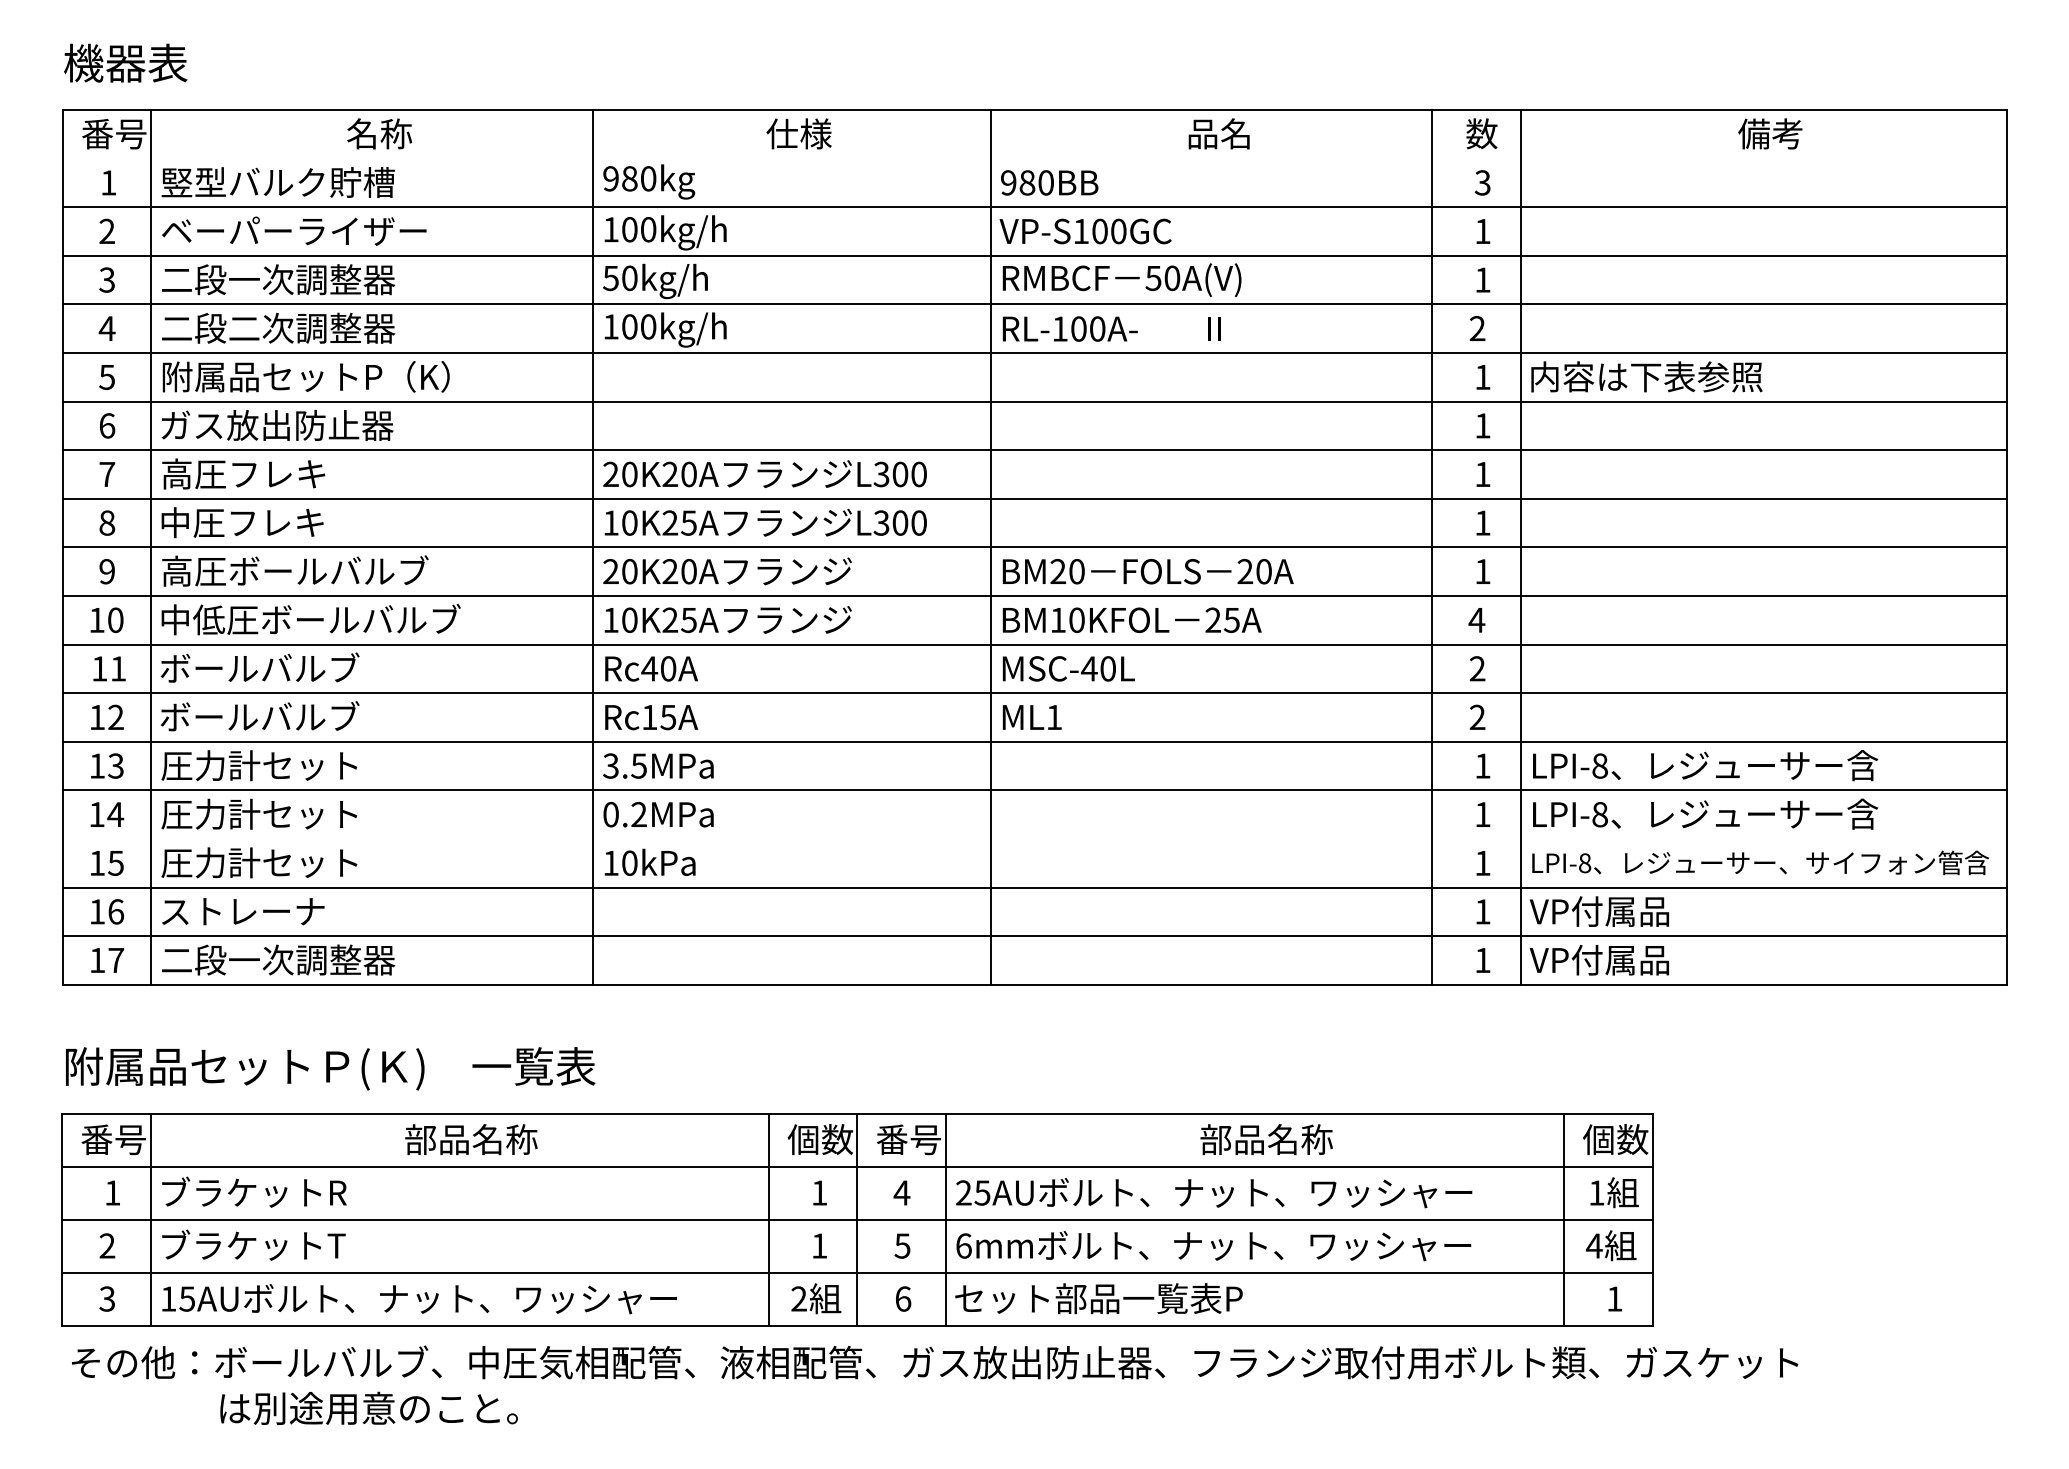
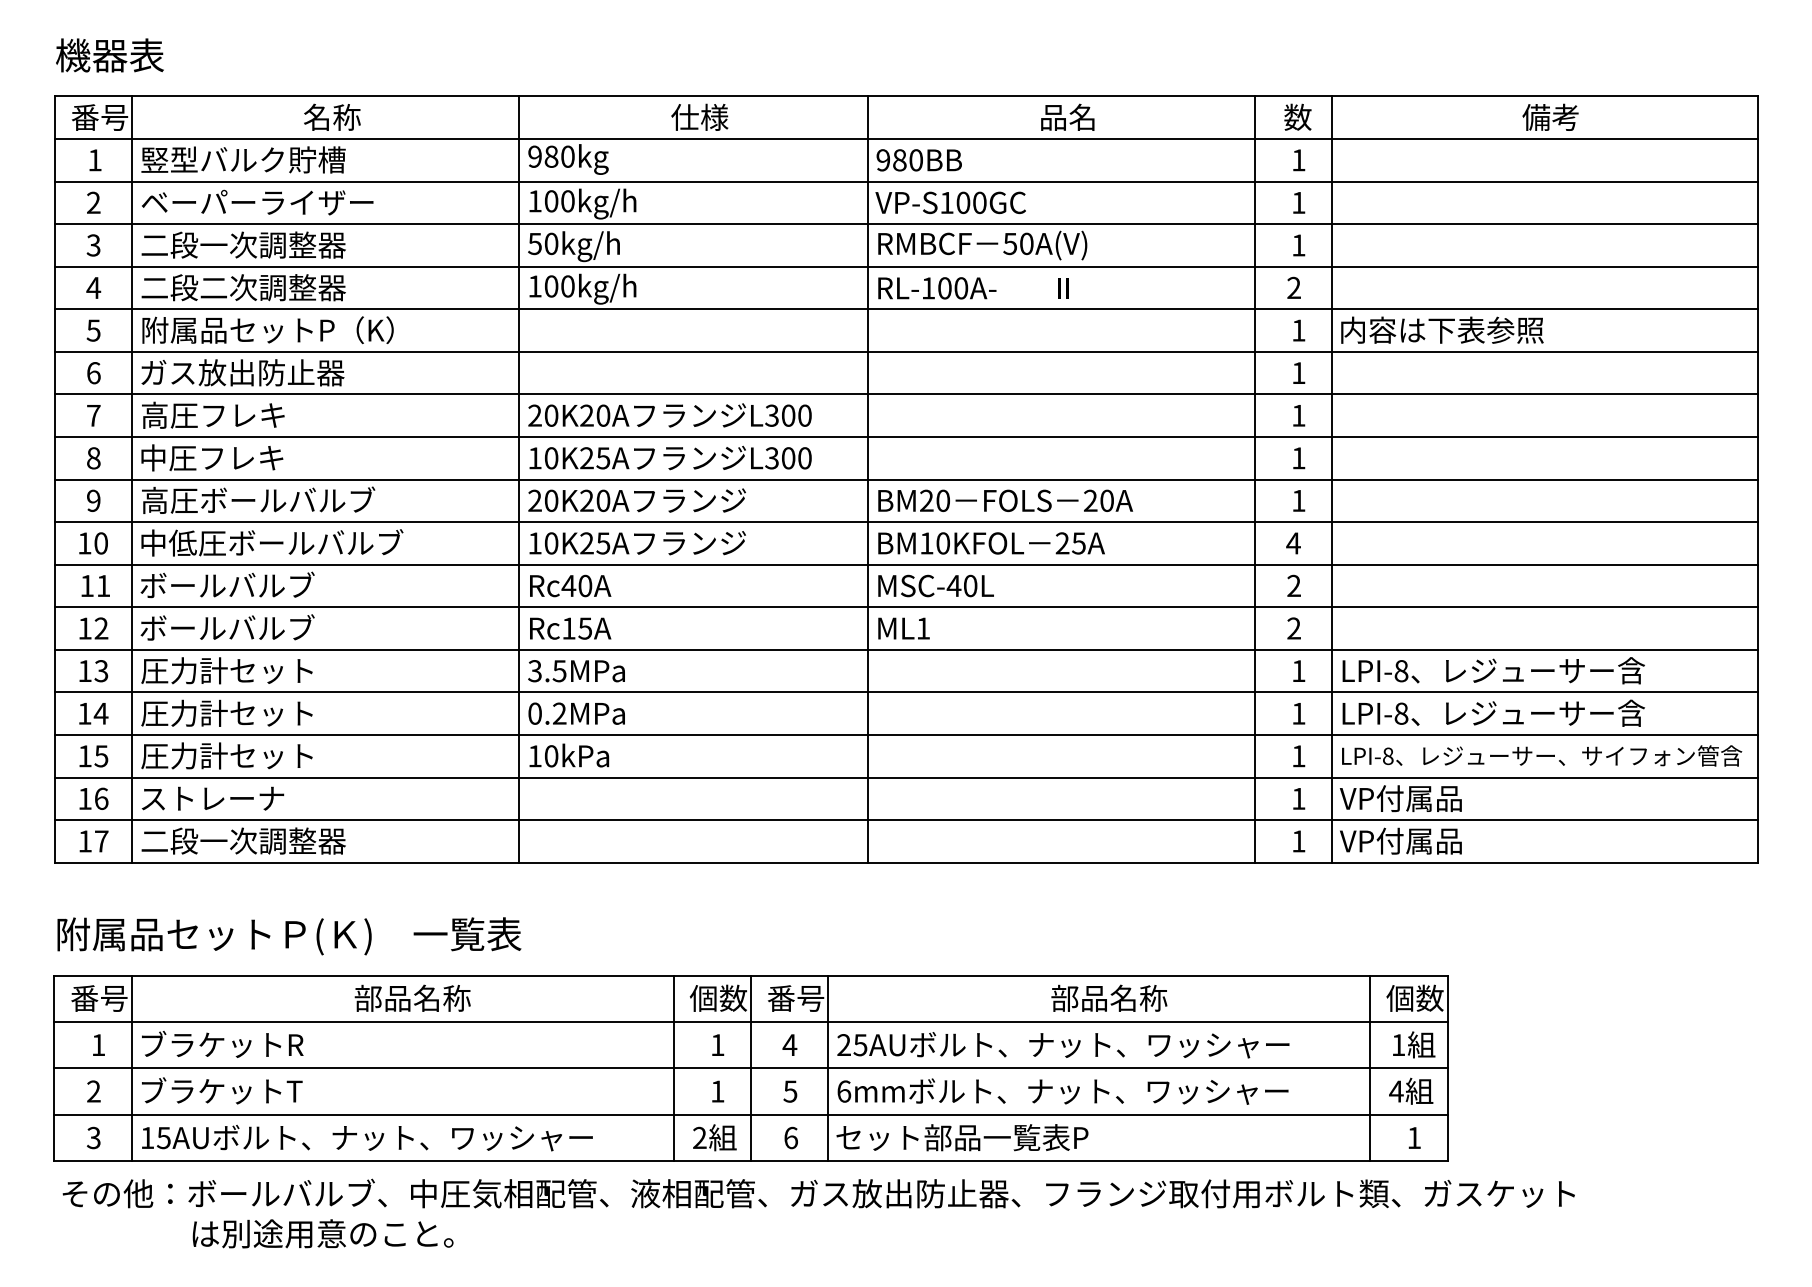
line: (1033, 159) -> (905, 139), added
text: (1482, 183) -> (1298, 160), 3 -> 1
line: (1033, 839) -> (905, 735), added

